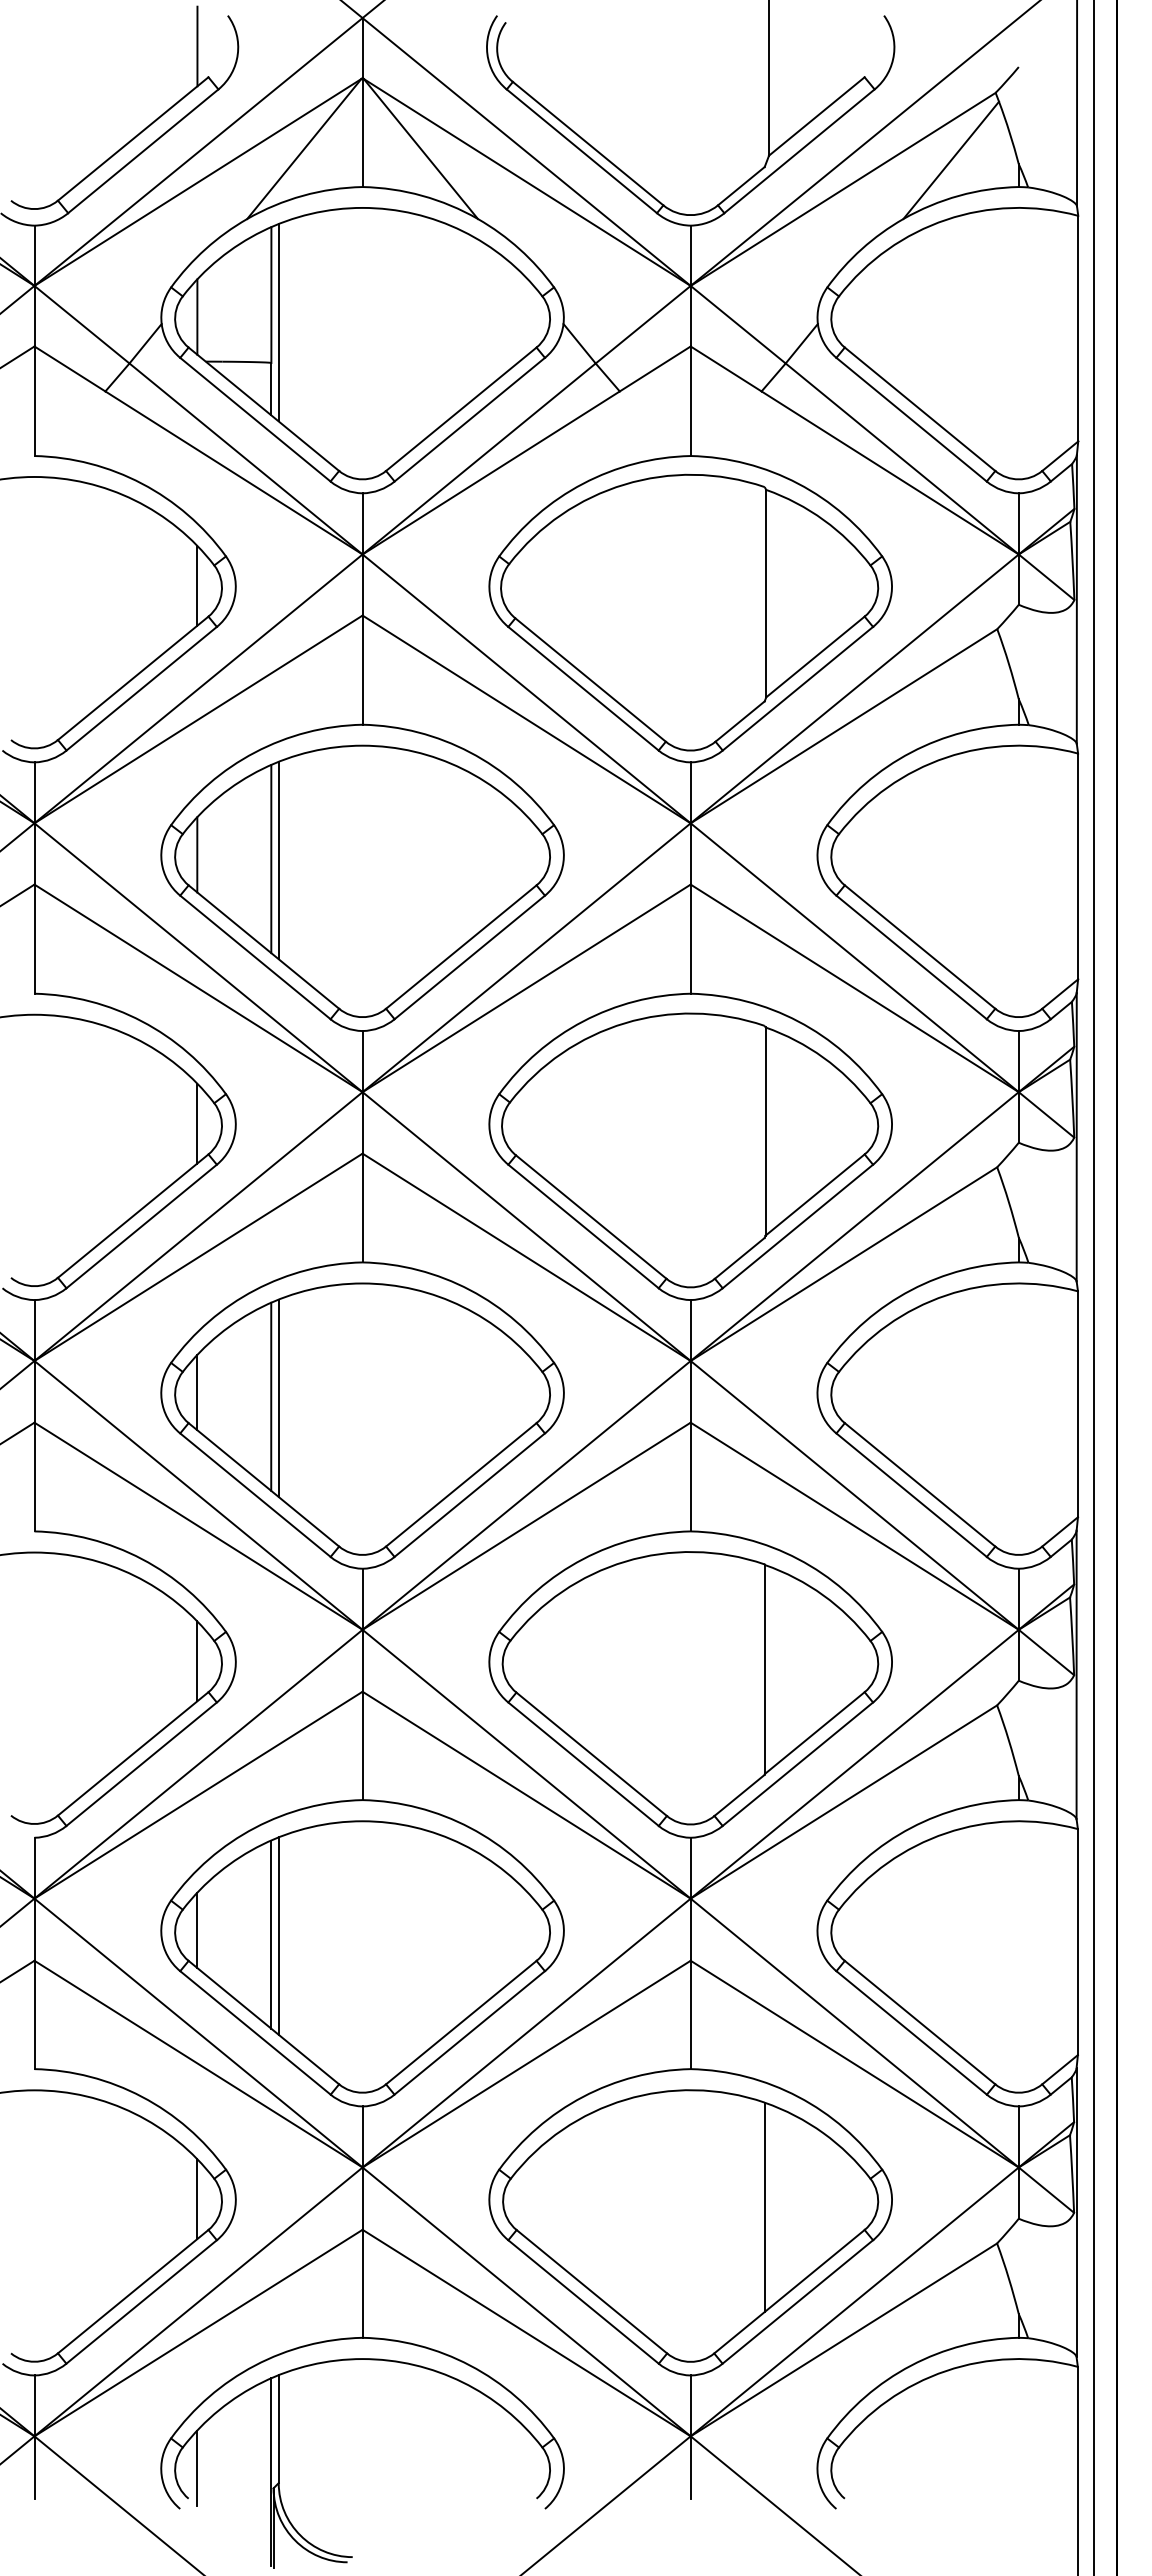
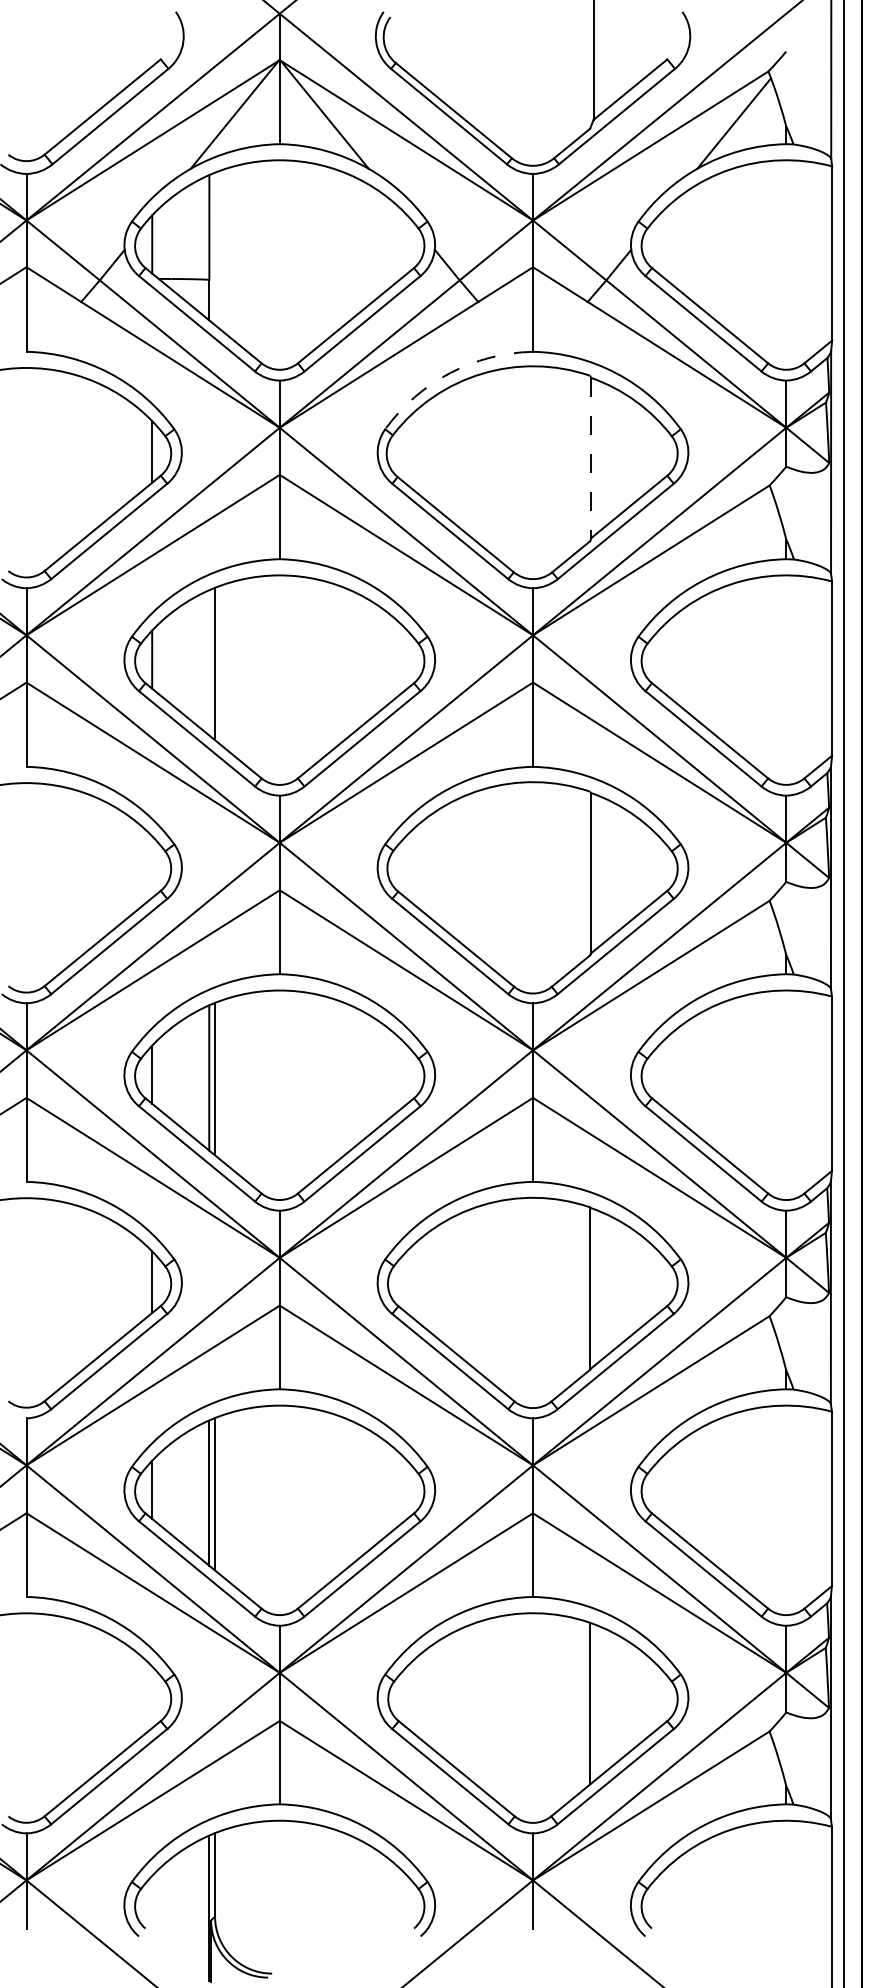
line: (197, 46) -> (152, 35), removed
line: (278, 322) -> (214, 248), removed
arc: (583, 483) -> (450, 373), solid -> dashed
line: (766, 593) -> (591, 457), solid -> dashed
line: (271, 858) -> (209, 662), removed
line: (197, 1123) -> (152, 867), removed
line: (197, 2199) -> (152, 1697), removed
line: (197, 2467) -> (152, 1904), removed

